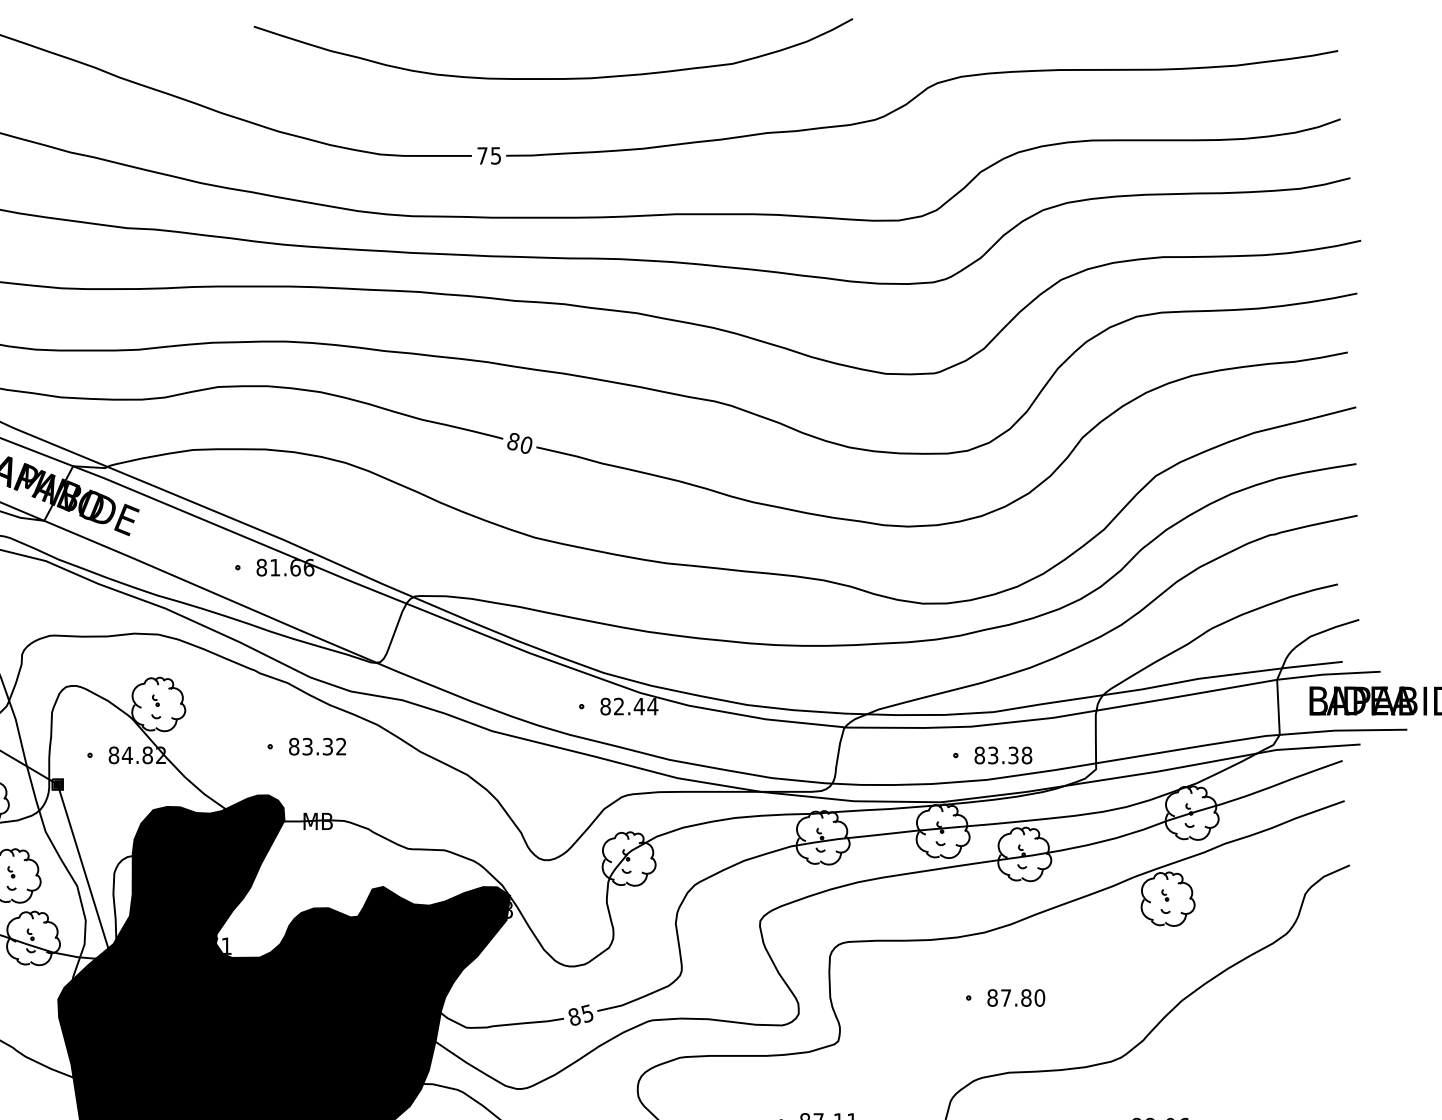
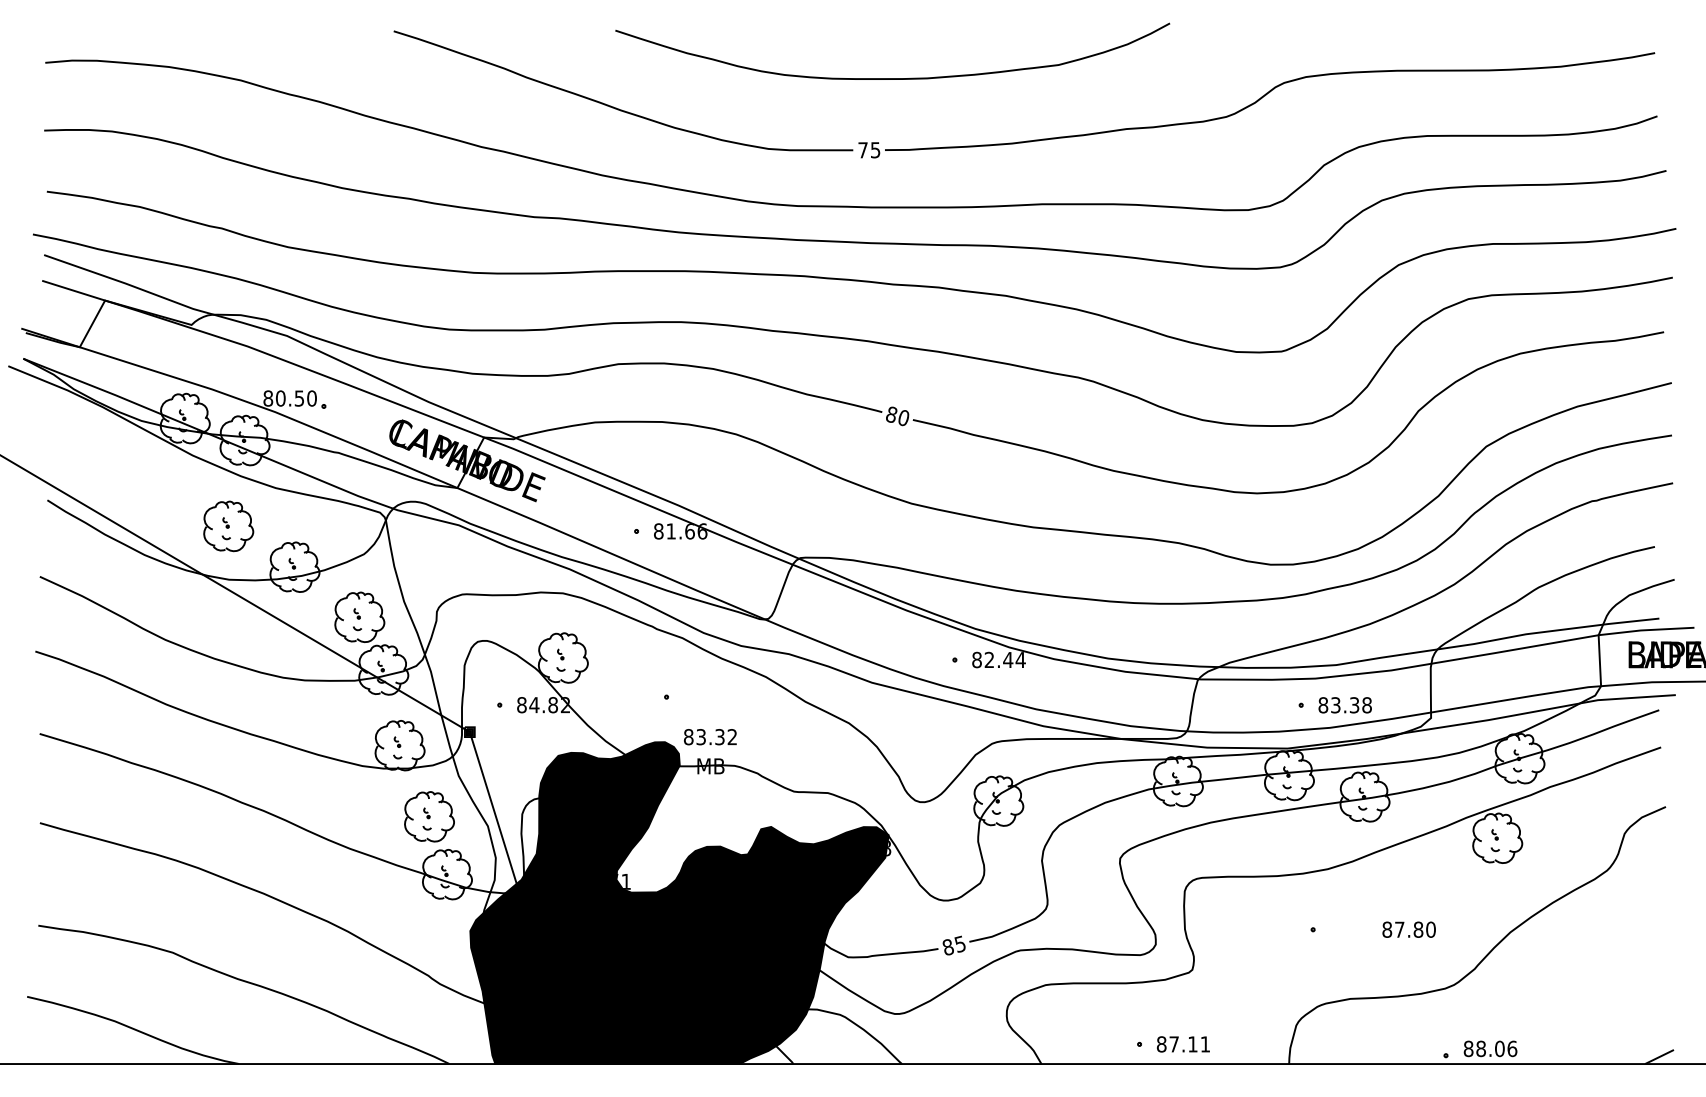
curve: (553, 78) -> (892, 78), moved
text: (317, 747) -> (710, 737), moved
text: (1015, 997) -> (1408, 929), moved

